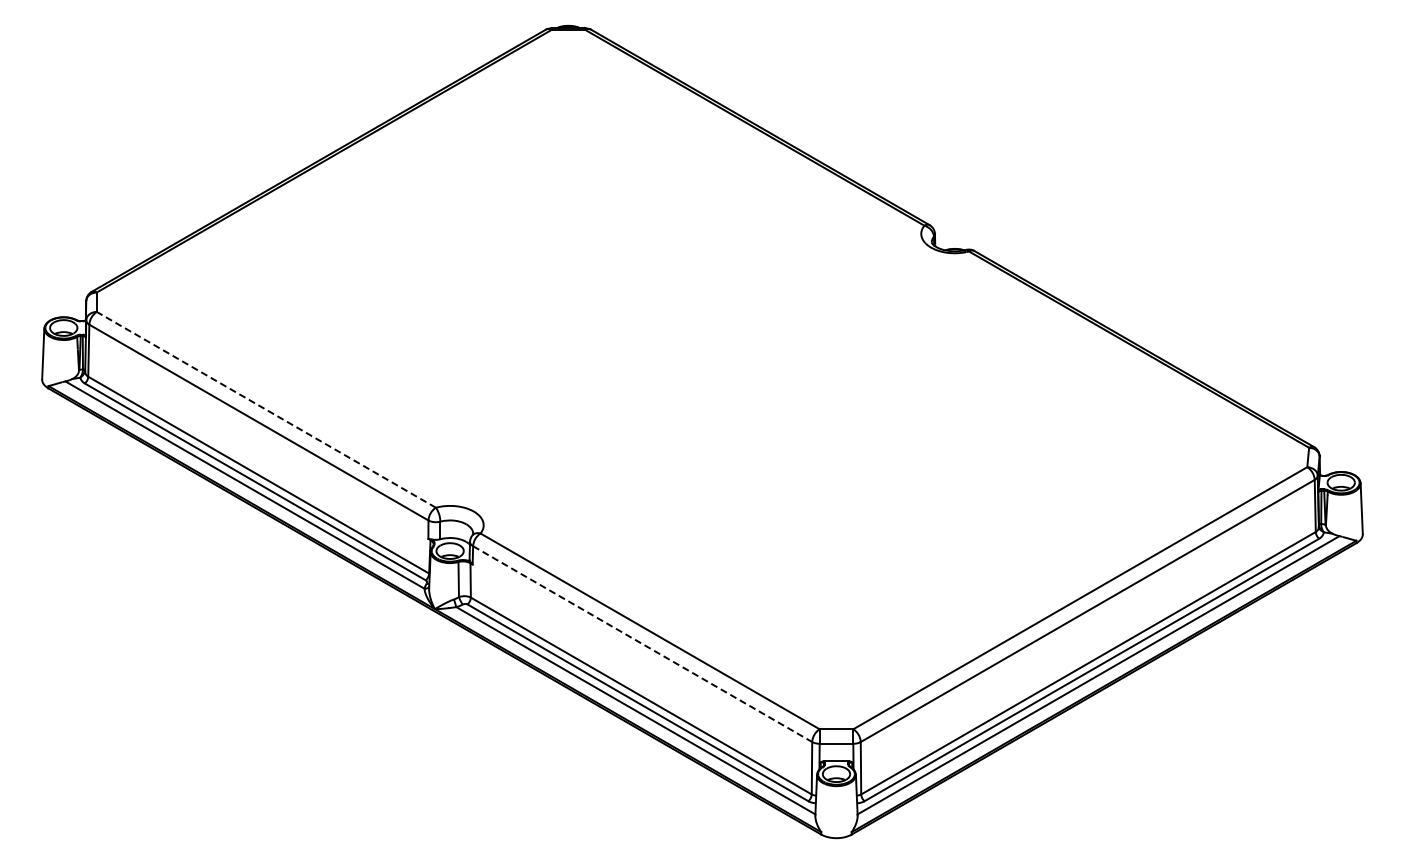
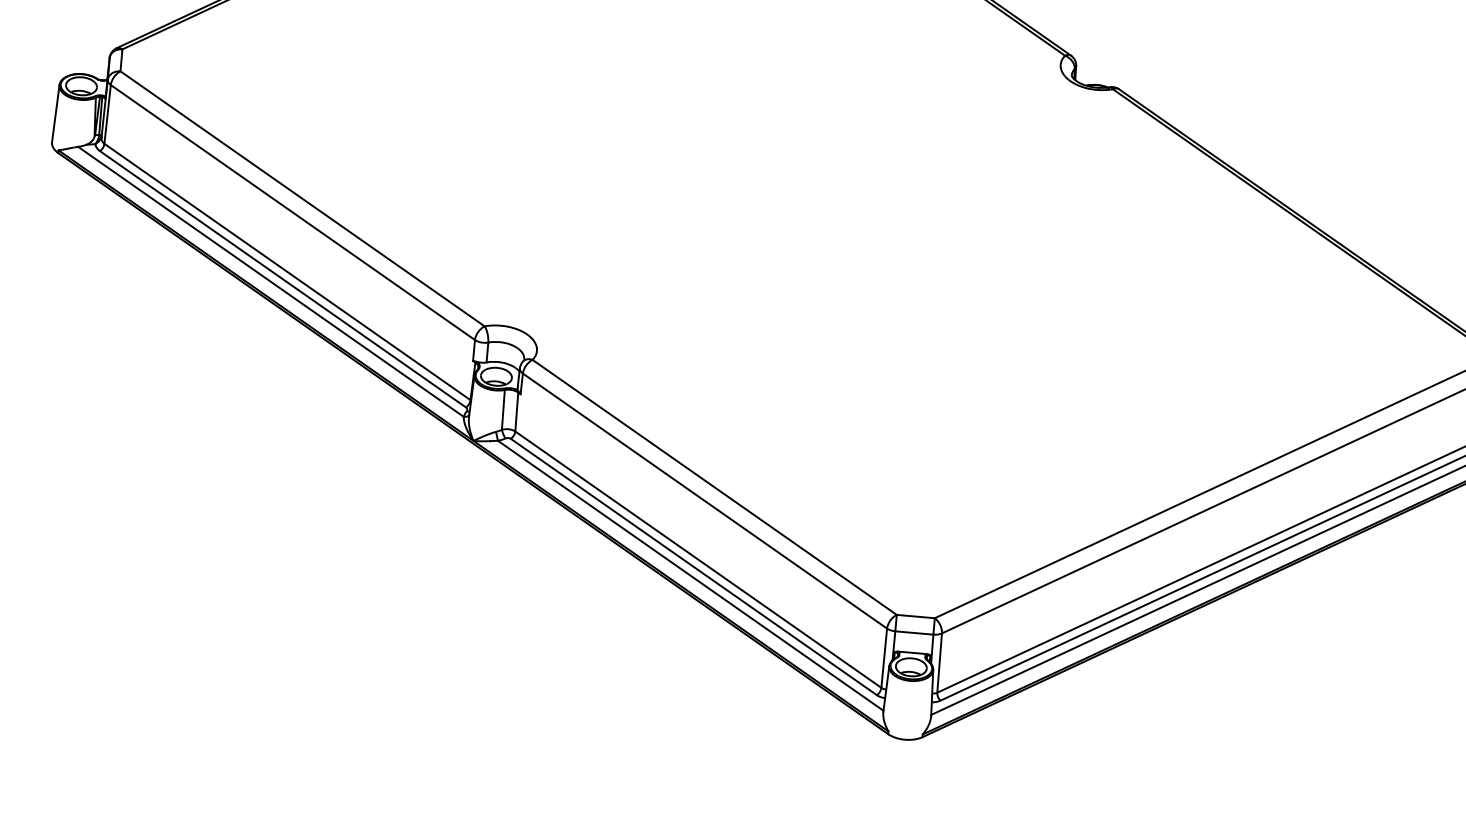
line: (266, 409) -> (302, 198), dashed -> solid
line: (642, 644) -> (704, 501), dashed -> solid

